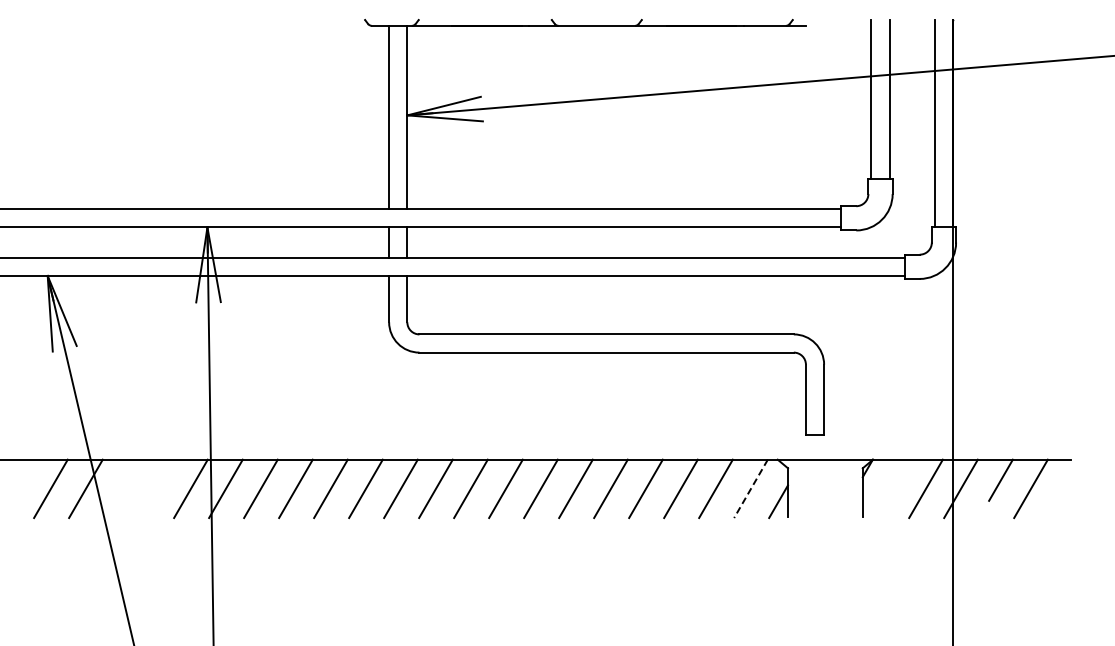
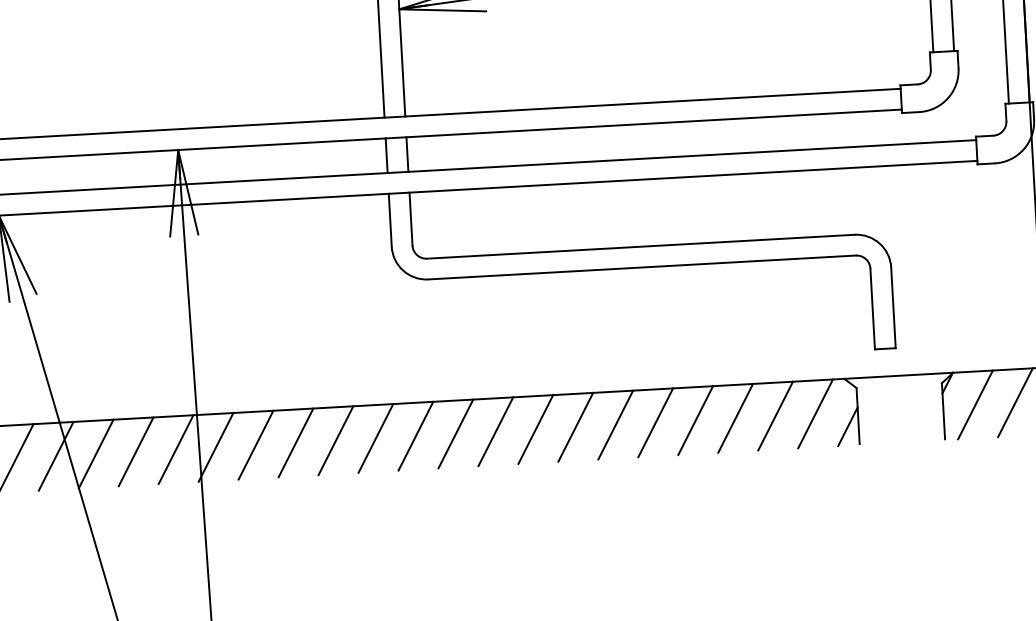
line: (120, 488) -> (95, 453), added
line: (155, 488) -> (135, 451), added
line: (751, 488) -> (816, 413), dashed -> solid
line: (890, 488) -> (974, 404), added

